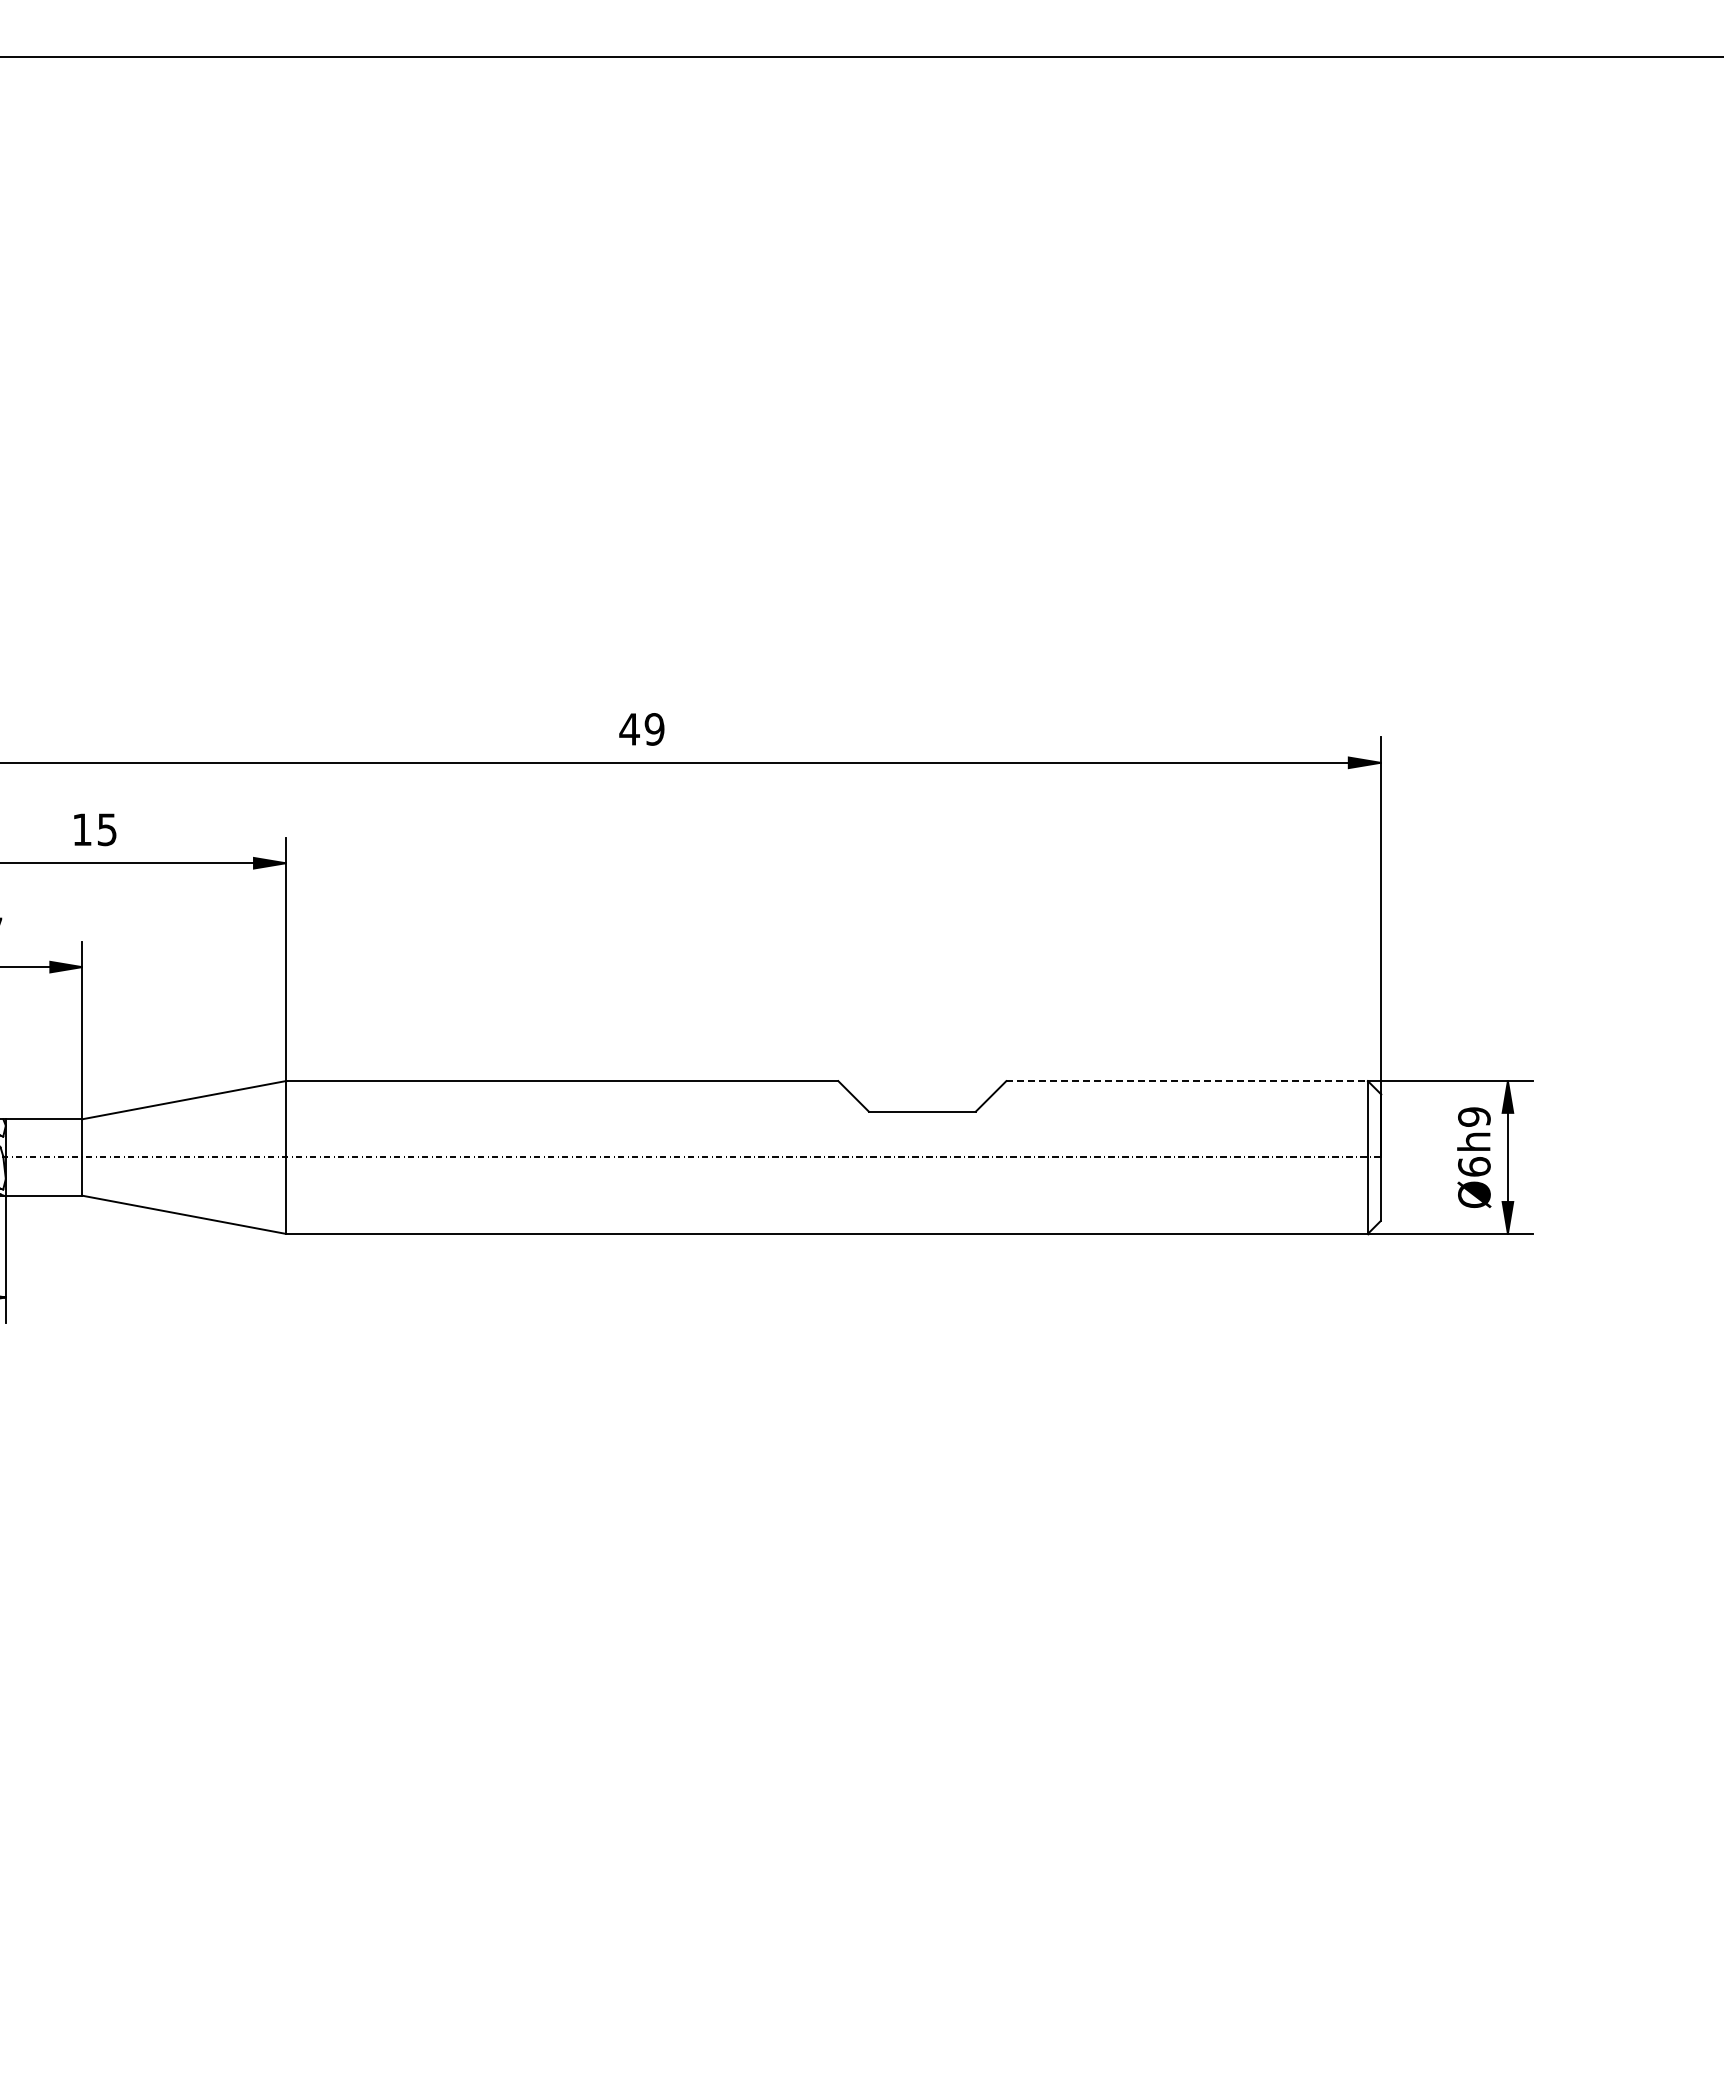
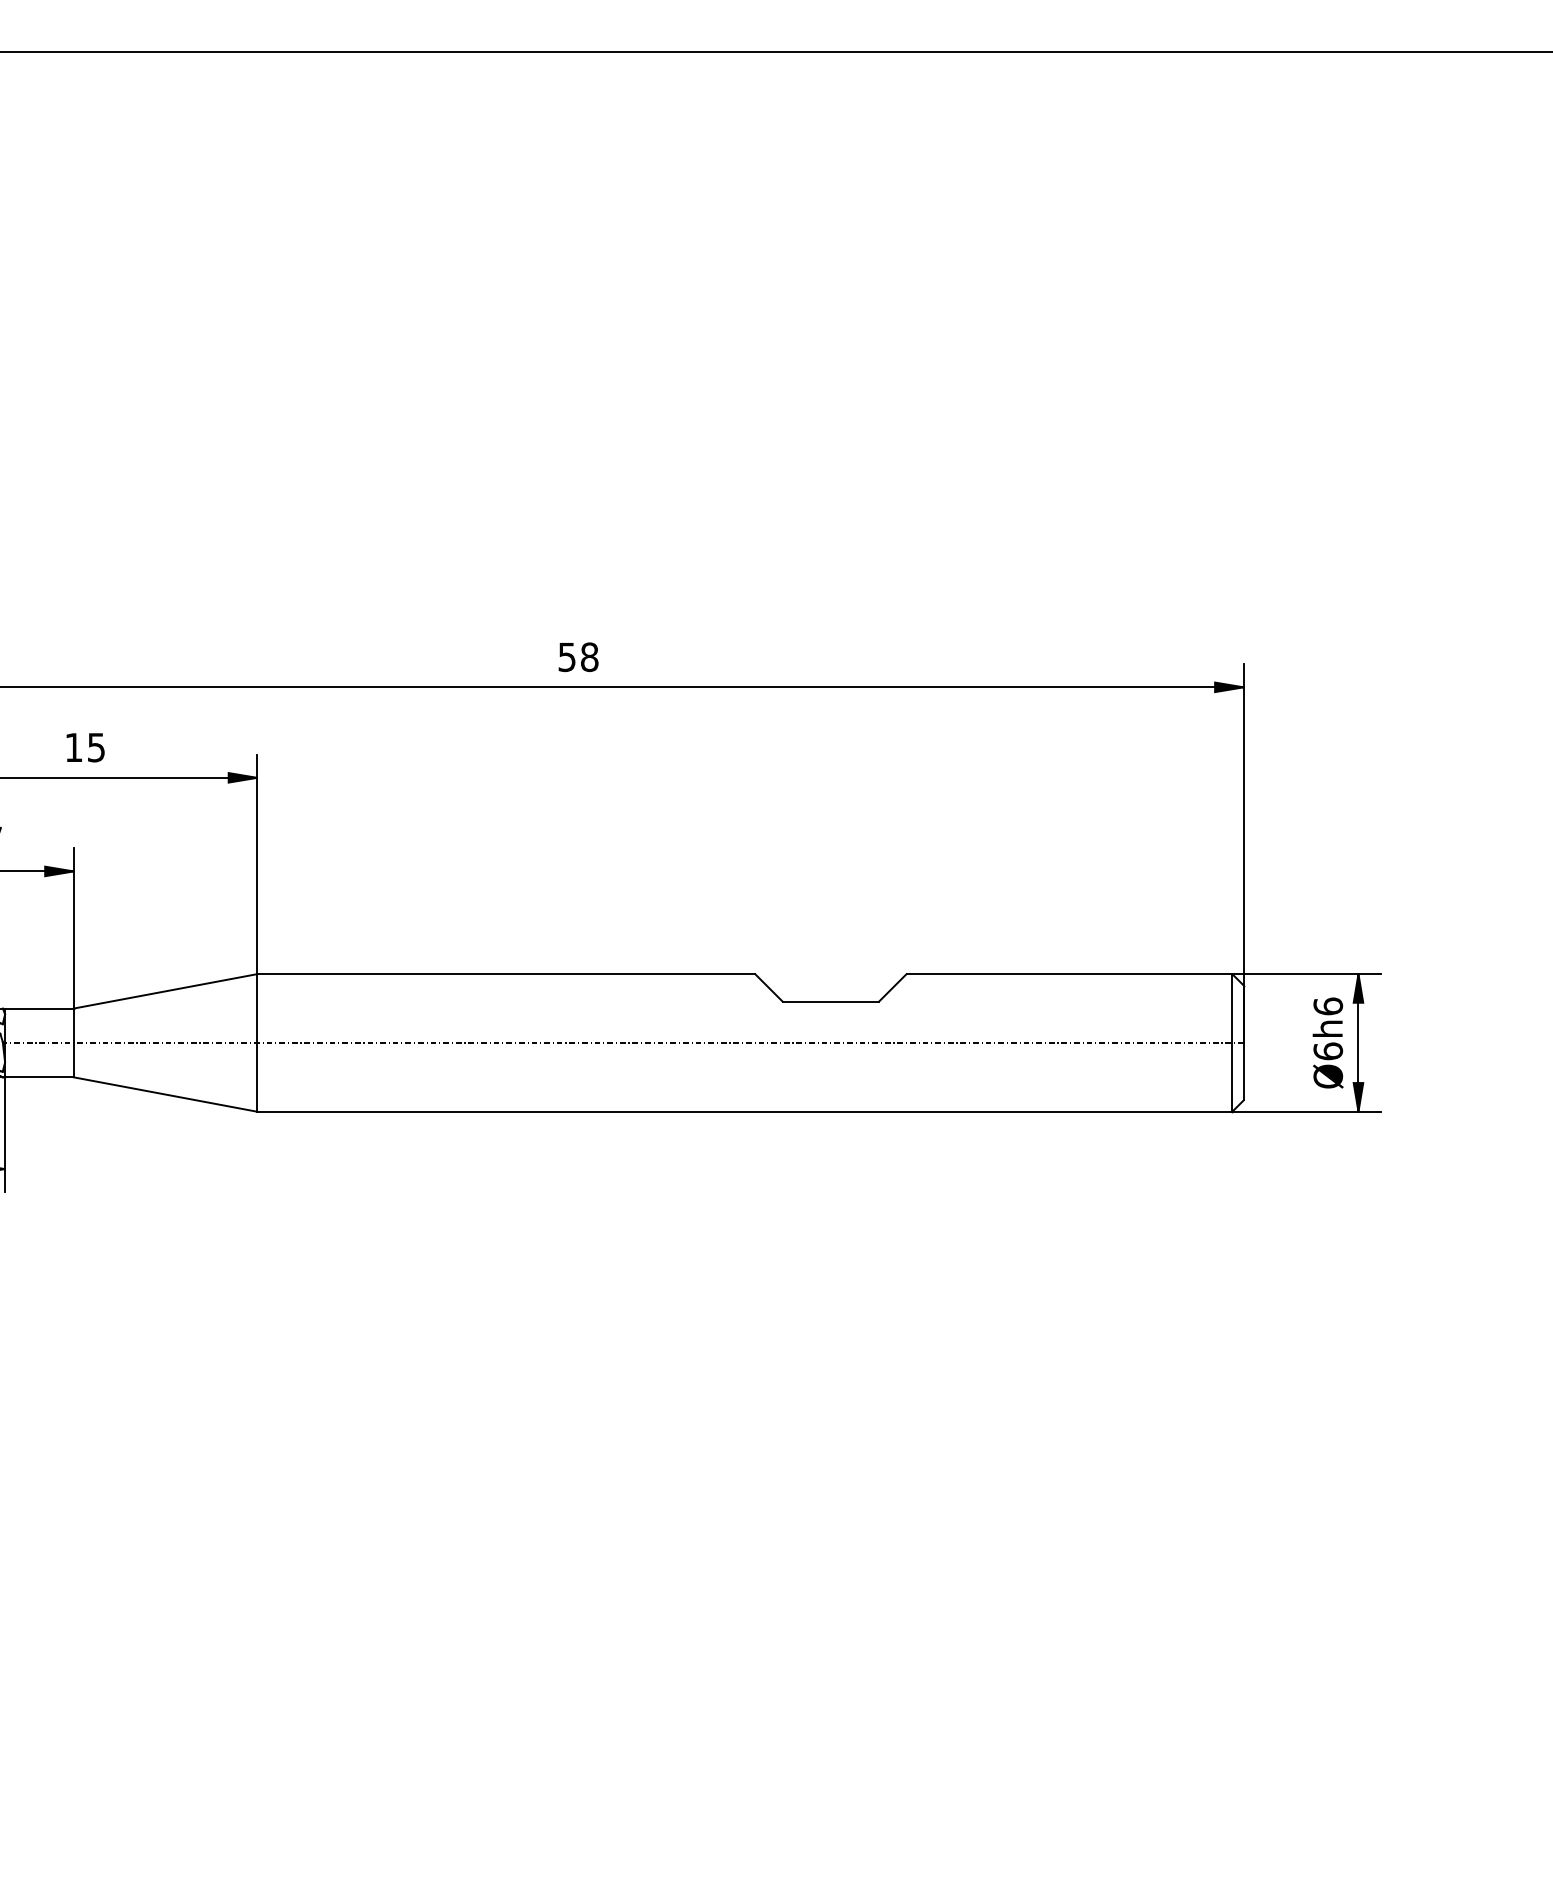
text: (641, 729) -> (577, 657), 49 -> 58
line: (1187, 1081) -> (1069, 974), dashed -> solid
text: (1474, 1116) -> (1328, 1006), Ø6h9 -> Ø6h6

